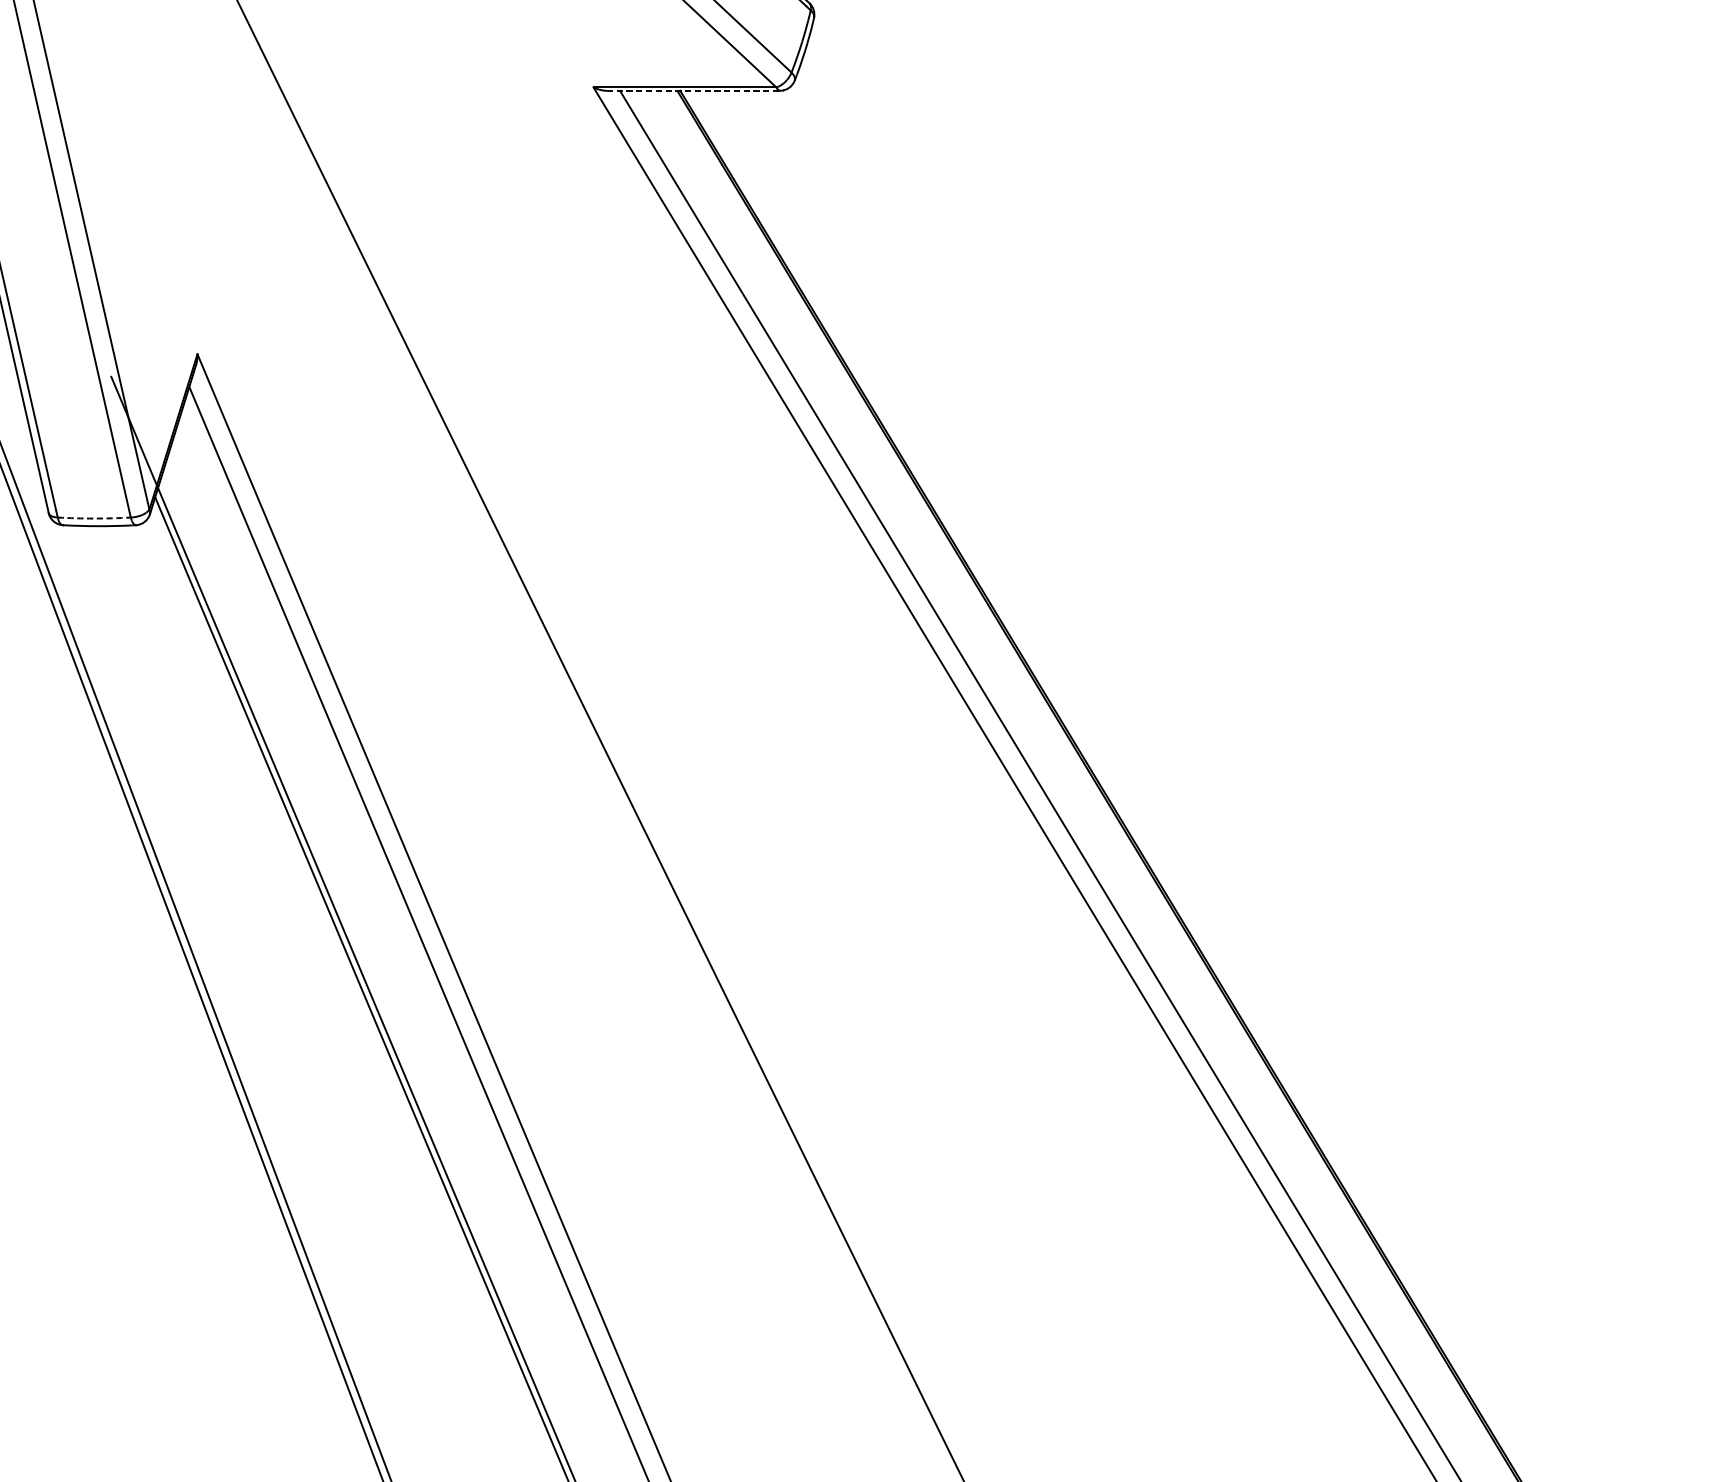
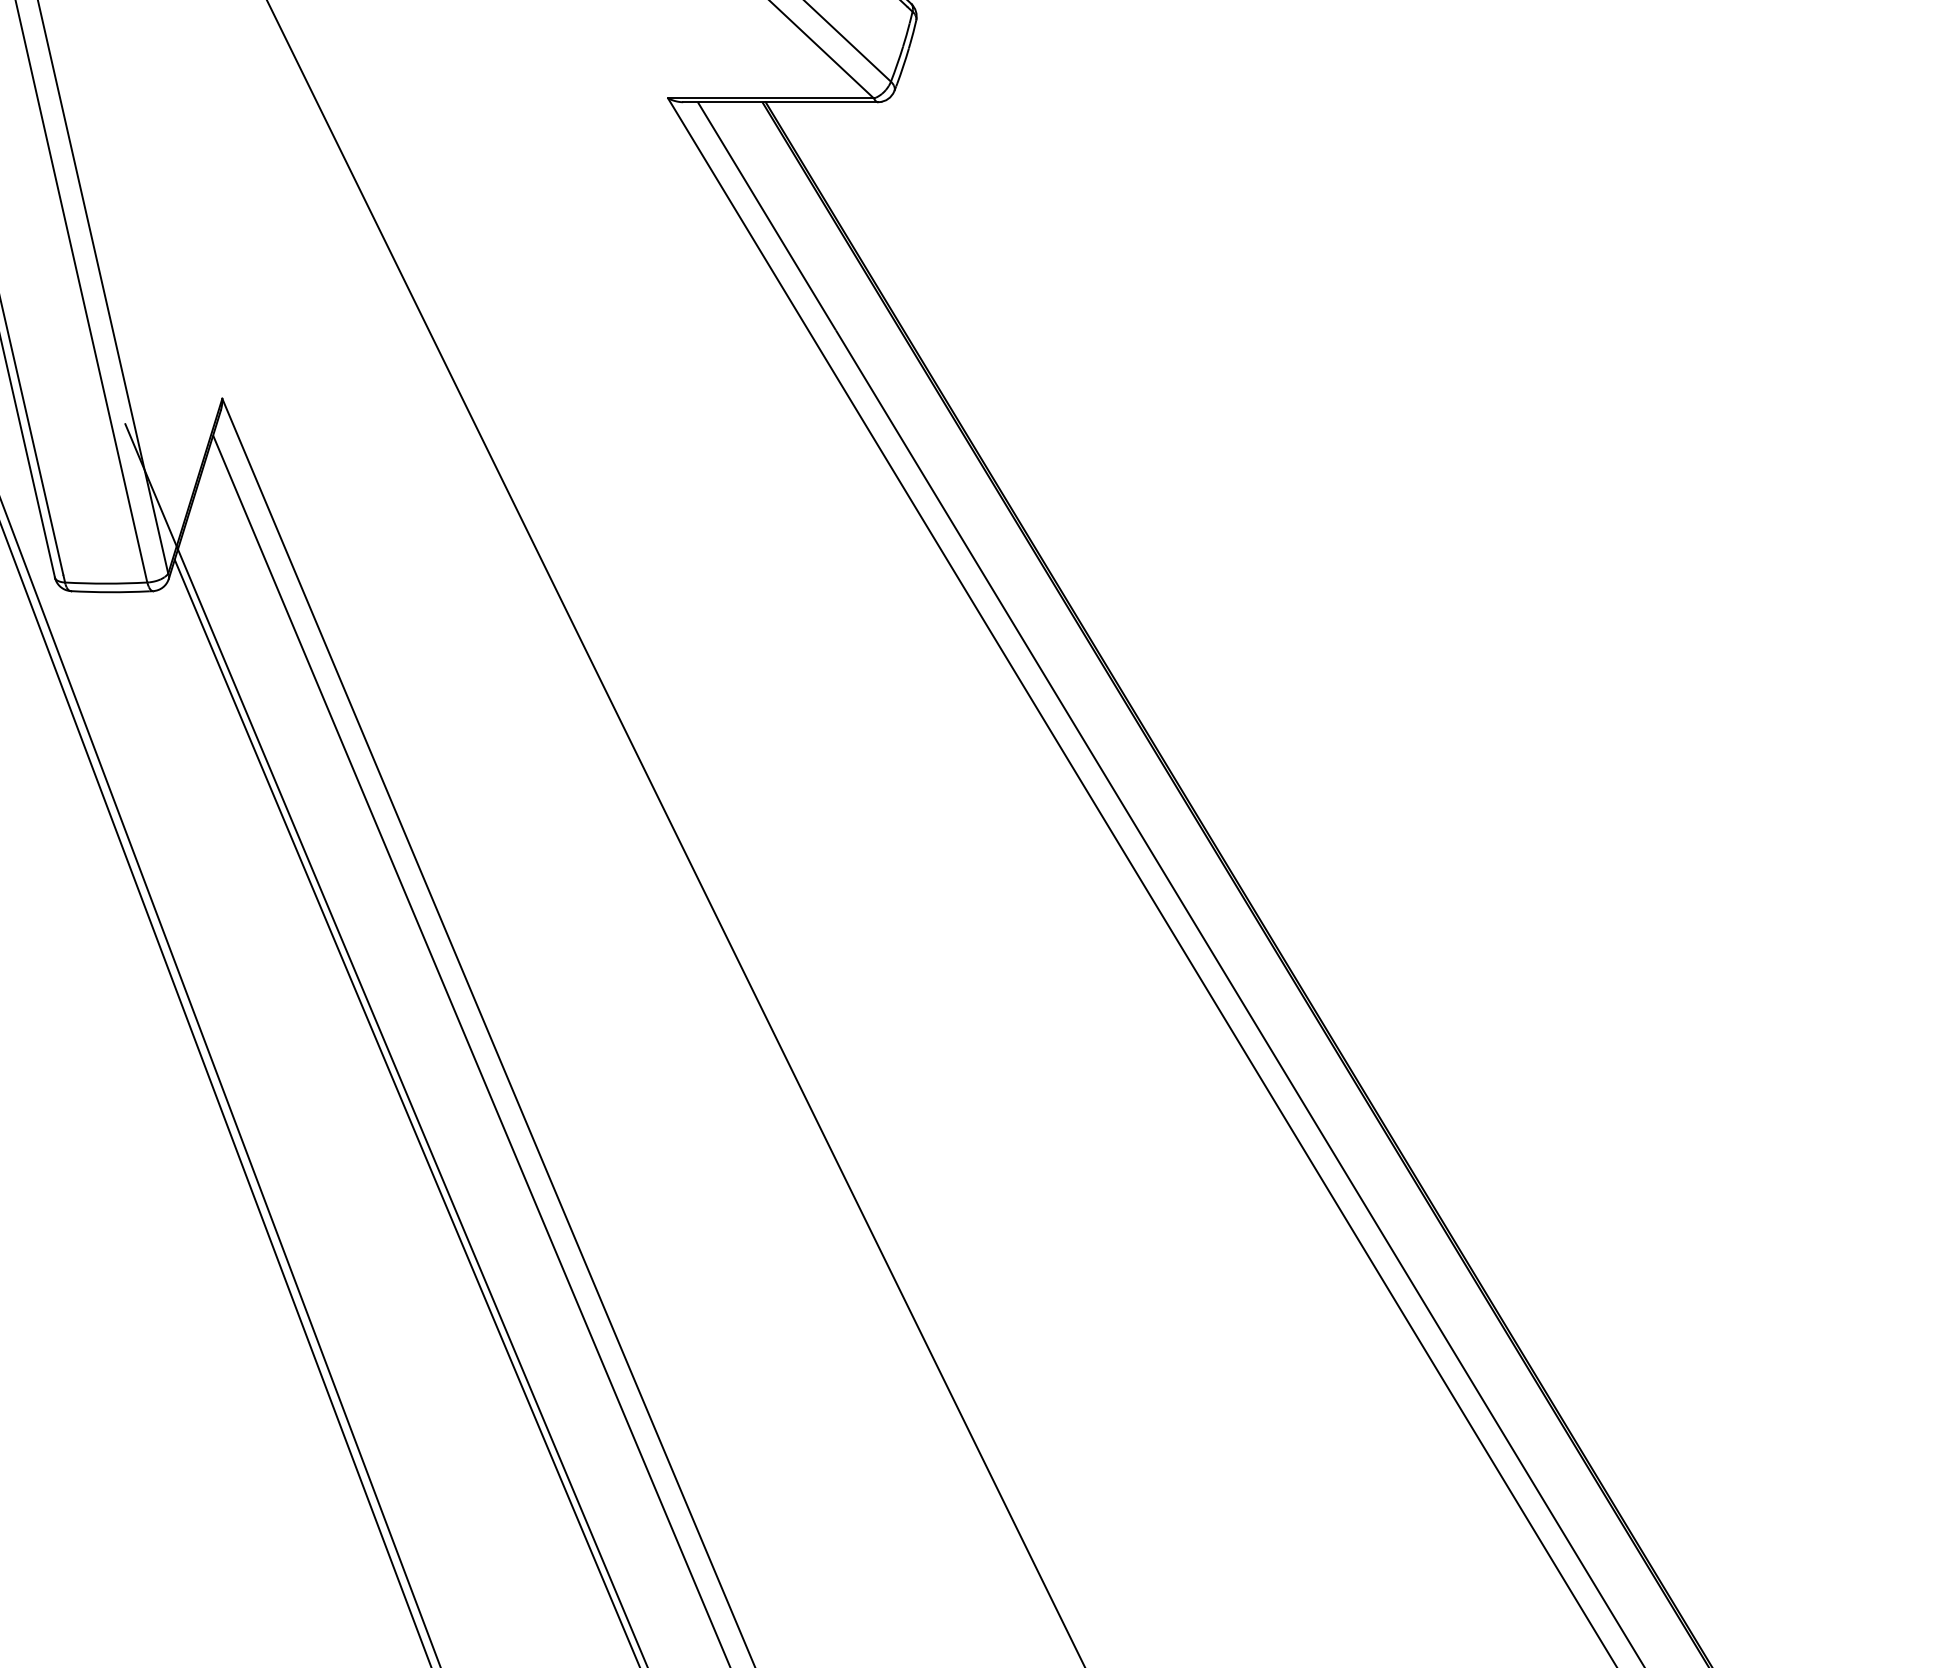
line: (693, 91) -> (780, 102), dashed -> solid
arc: (94, 518) -> (106, 583), dashed -> solid

